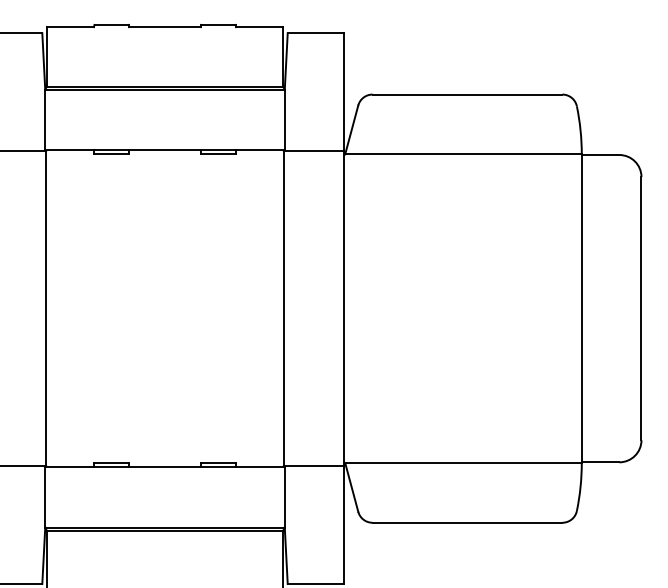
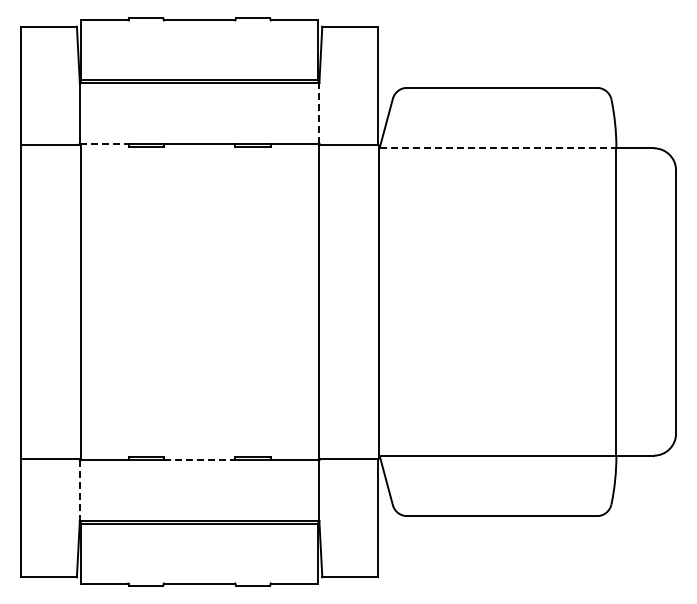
line: (284, 119) -> (319, 112), solid -> dashed
line: (69, 150) -> (104, 143), solid -> dashed
line: (463, 154) -> (498, 147), solid -> dashed
line: (164, 467) -> (199, 460), solid -> dashed
line: (44, 498) -> (79, 491), solid -> dashed

